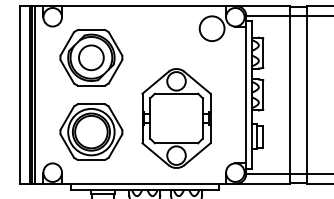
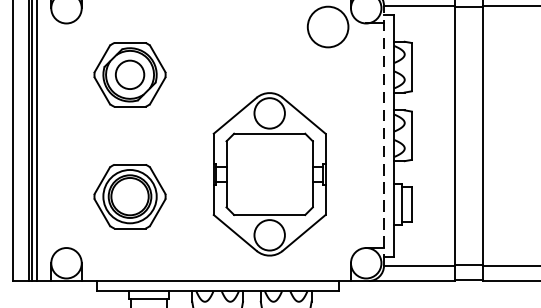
part: (91, 57) -> (130, 74), size x0.7
line: (246, 94) -> (384, 134), solid -> dashed
part: (91, 131) -> (130, 195), size x0.7

